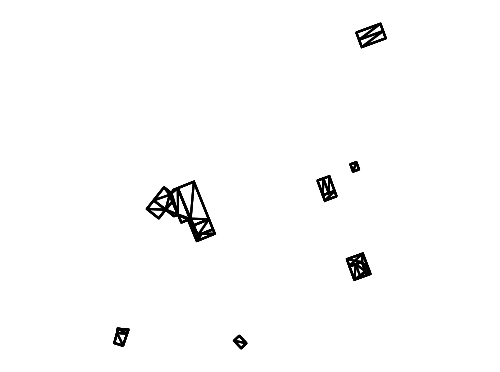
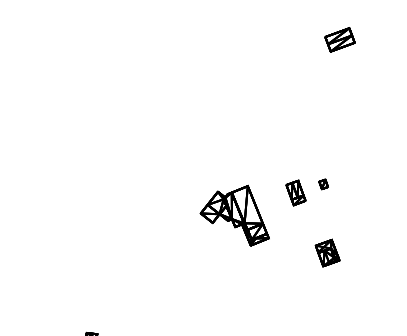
part: (354, 166) -> (323, 184), moved
part: (180, 211) -> (234, 216), moved
part: (358, 266) -> (327, 253), moved

